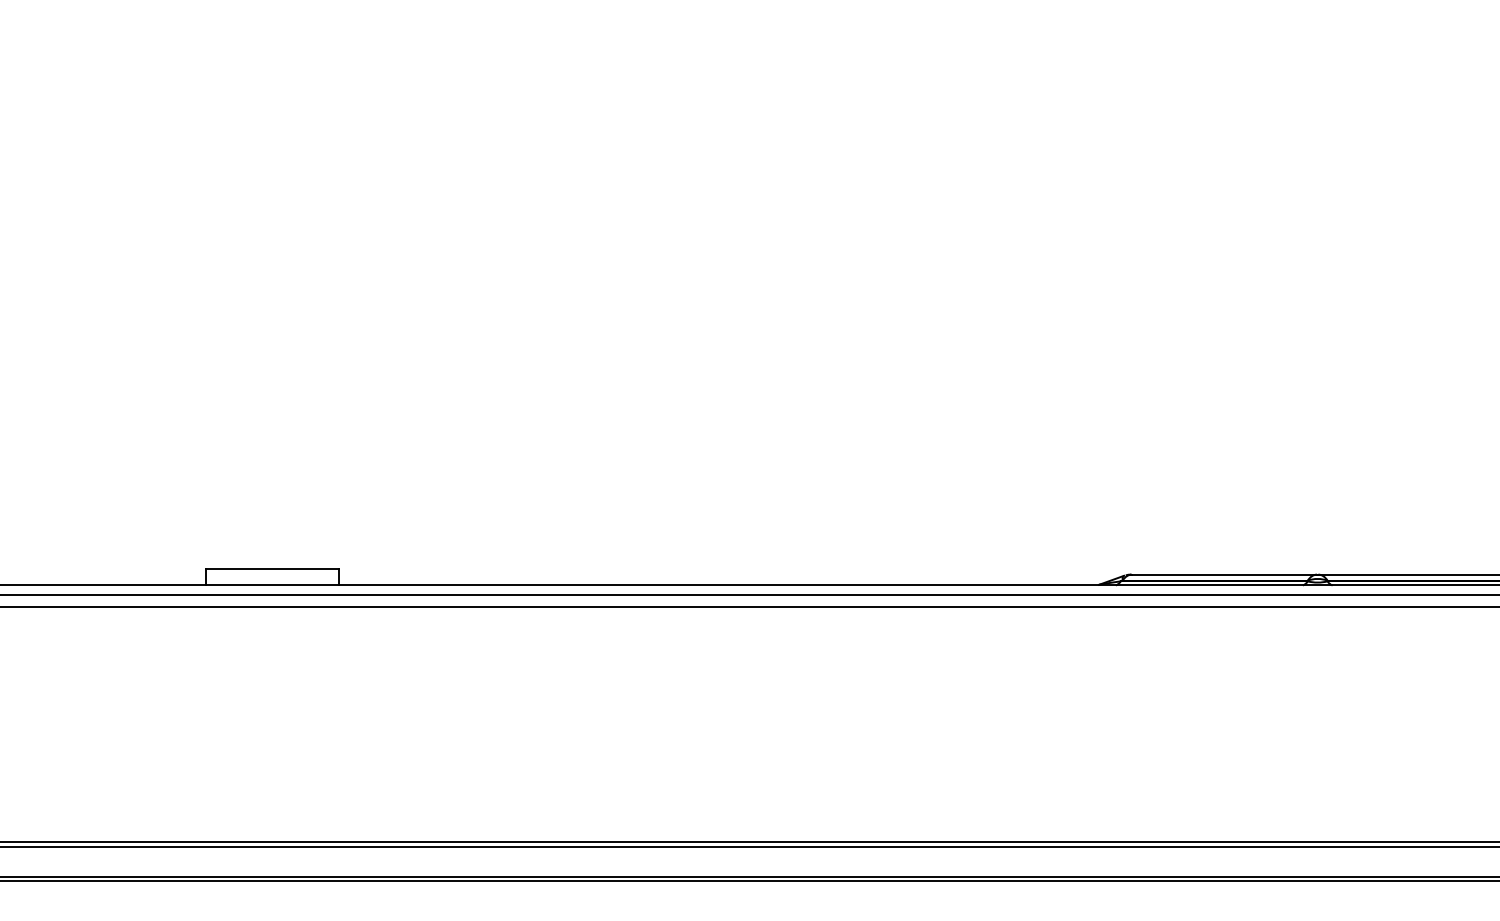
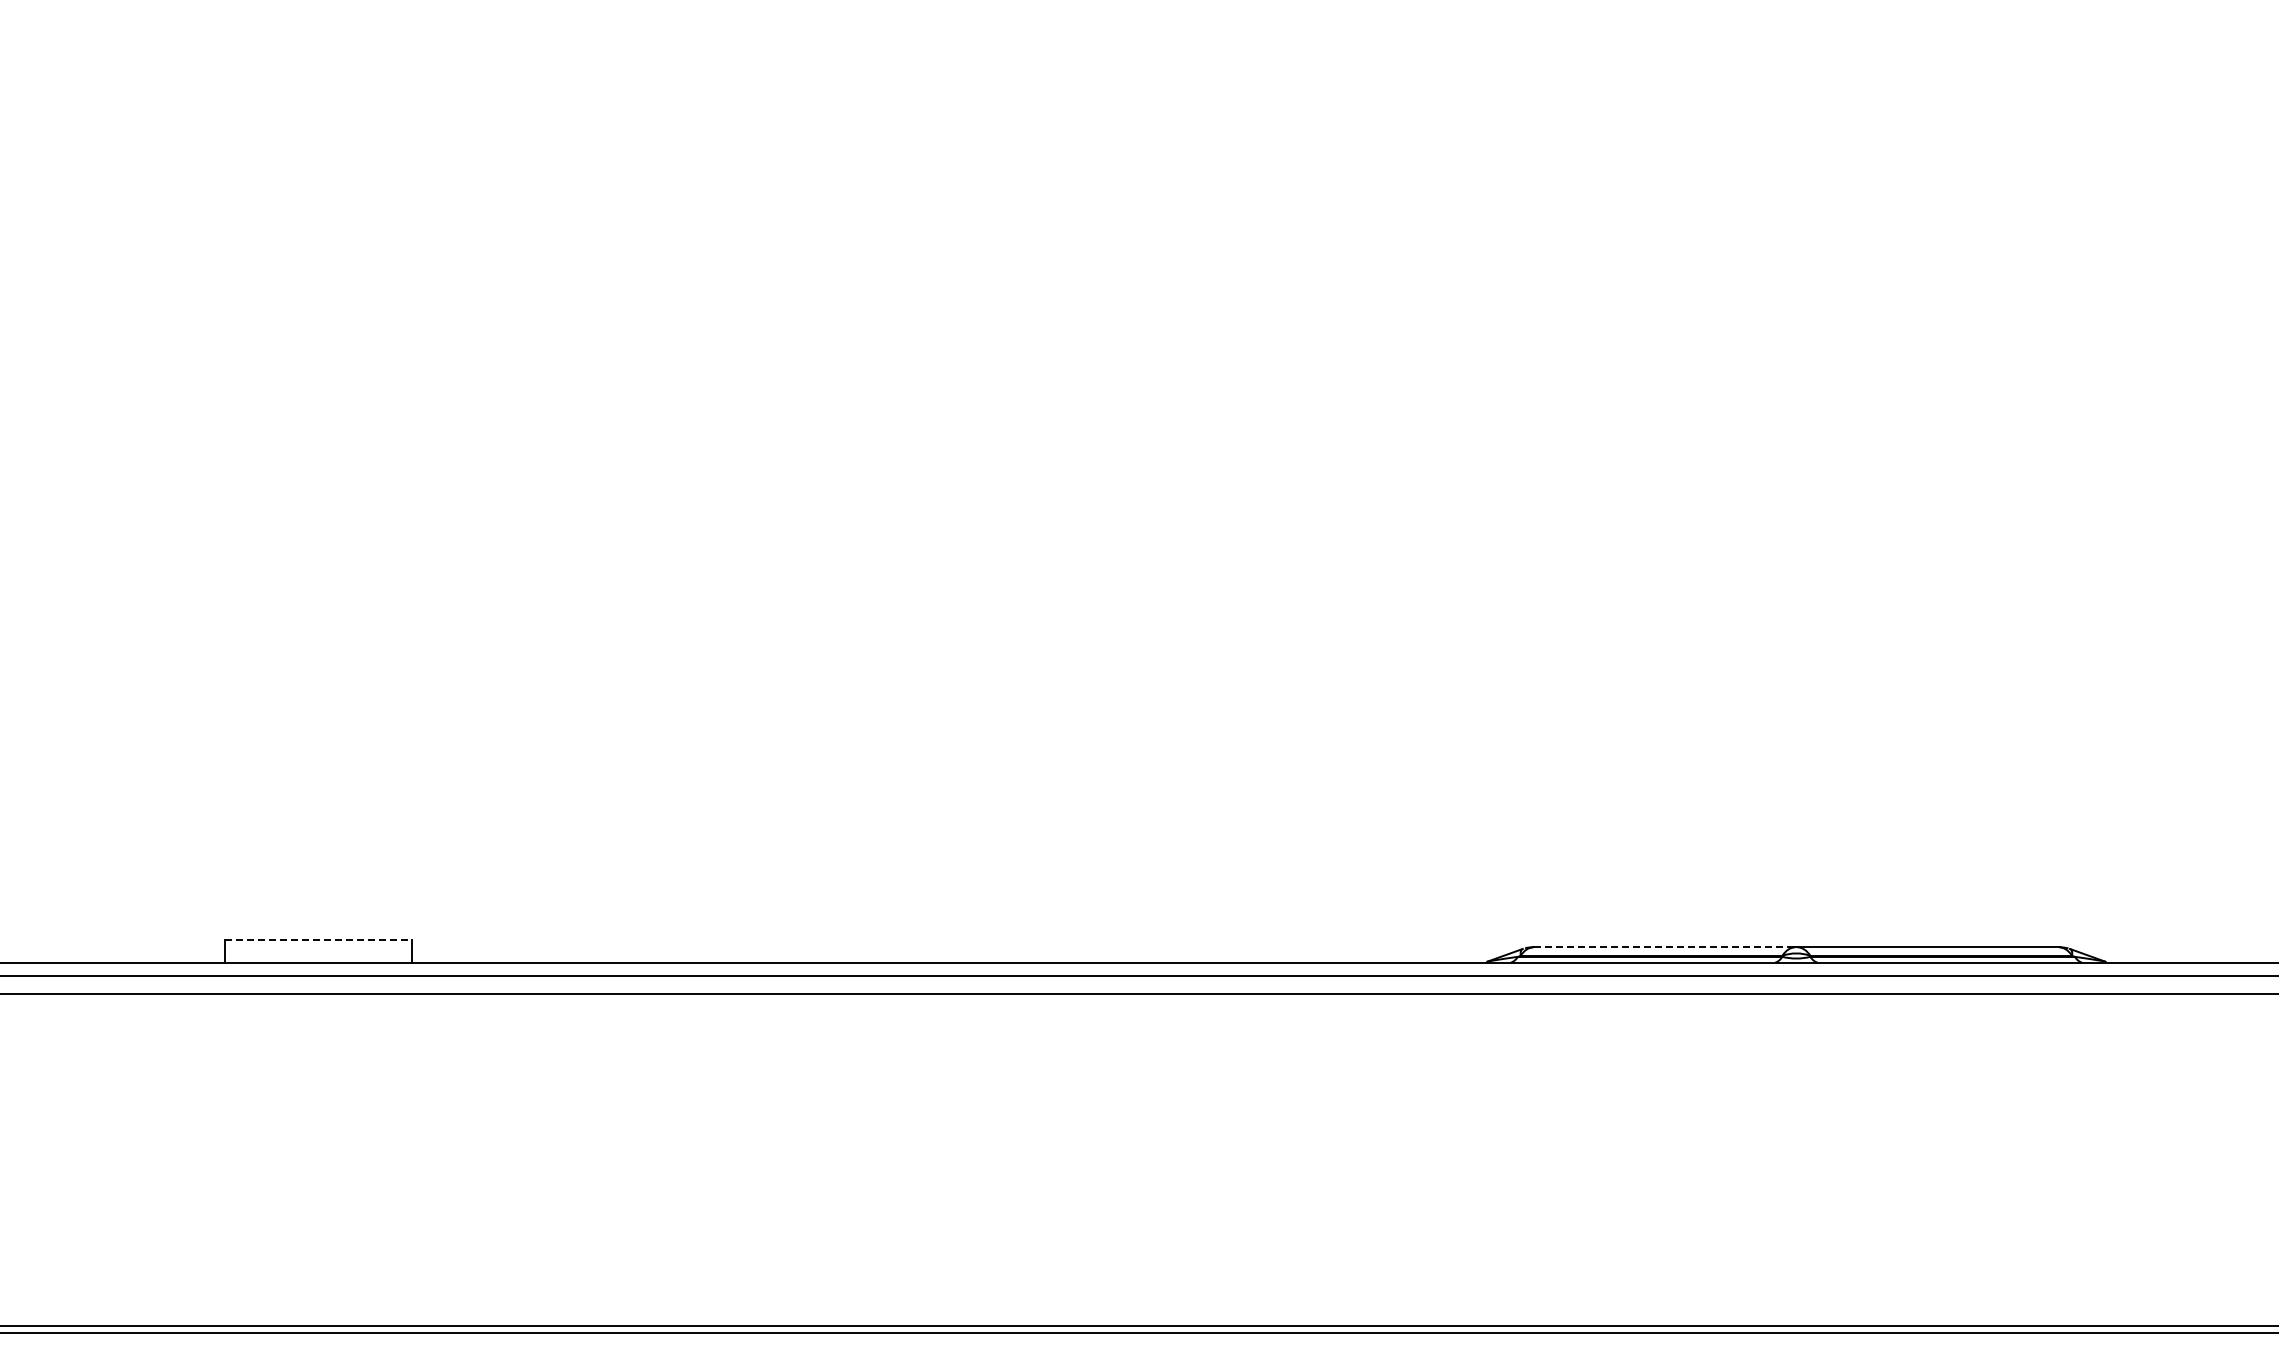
line: (272, 569) -> (318, 940), solid -> dashed
line: (1224, 574) -> (1664, 947), solid -> dashed

